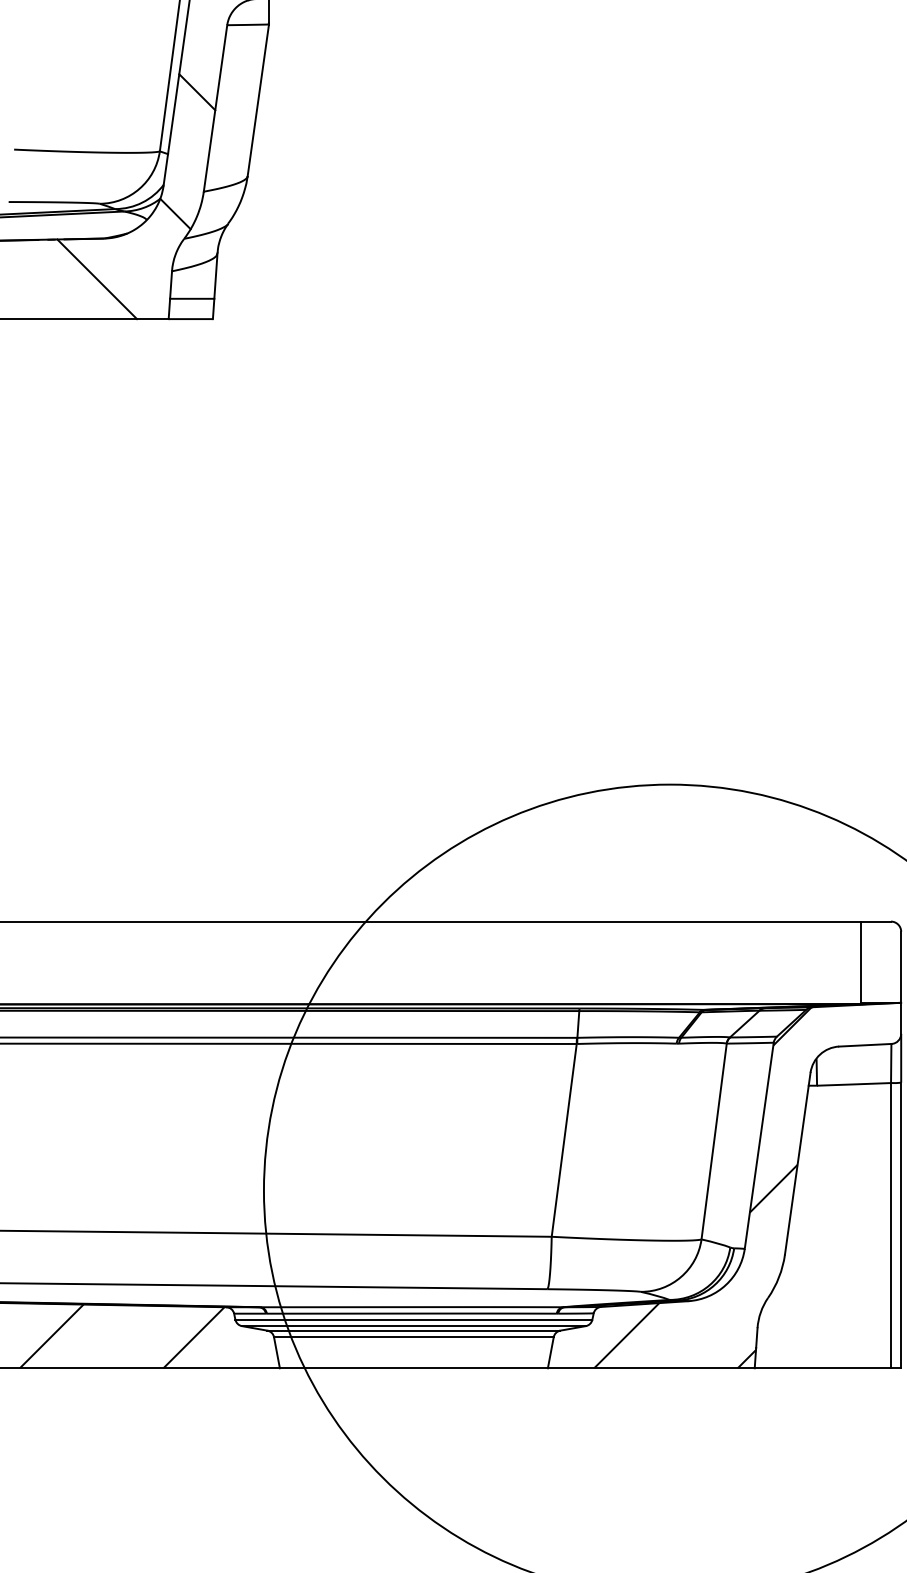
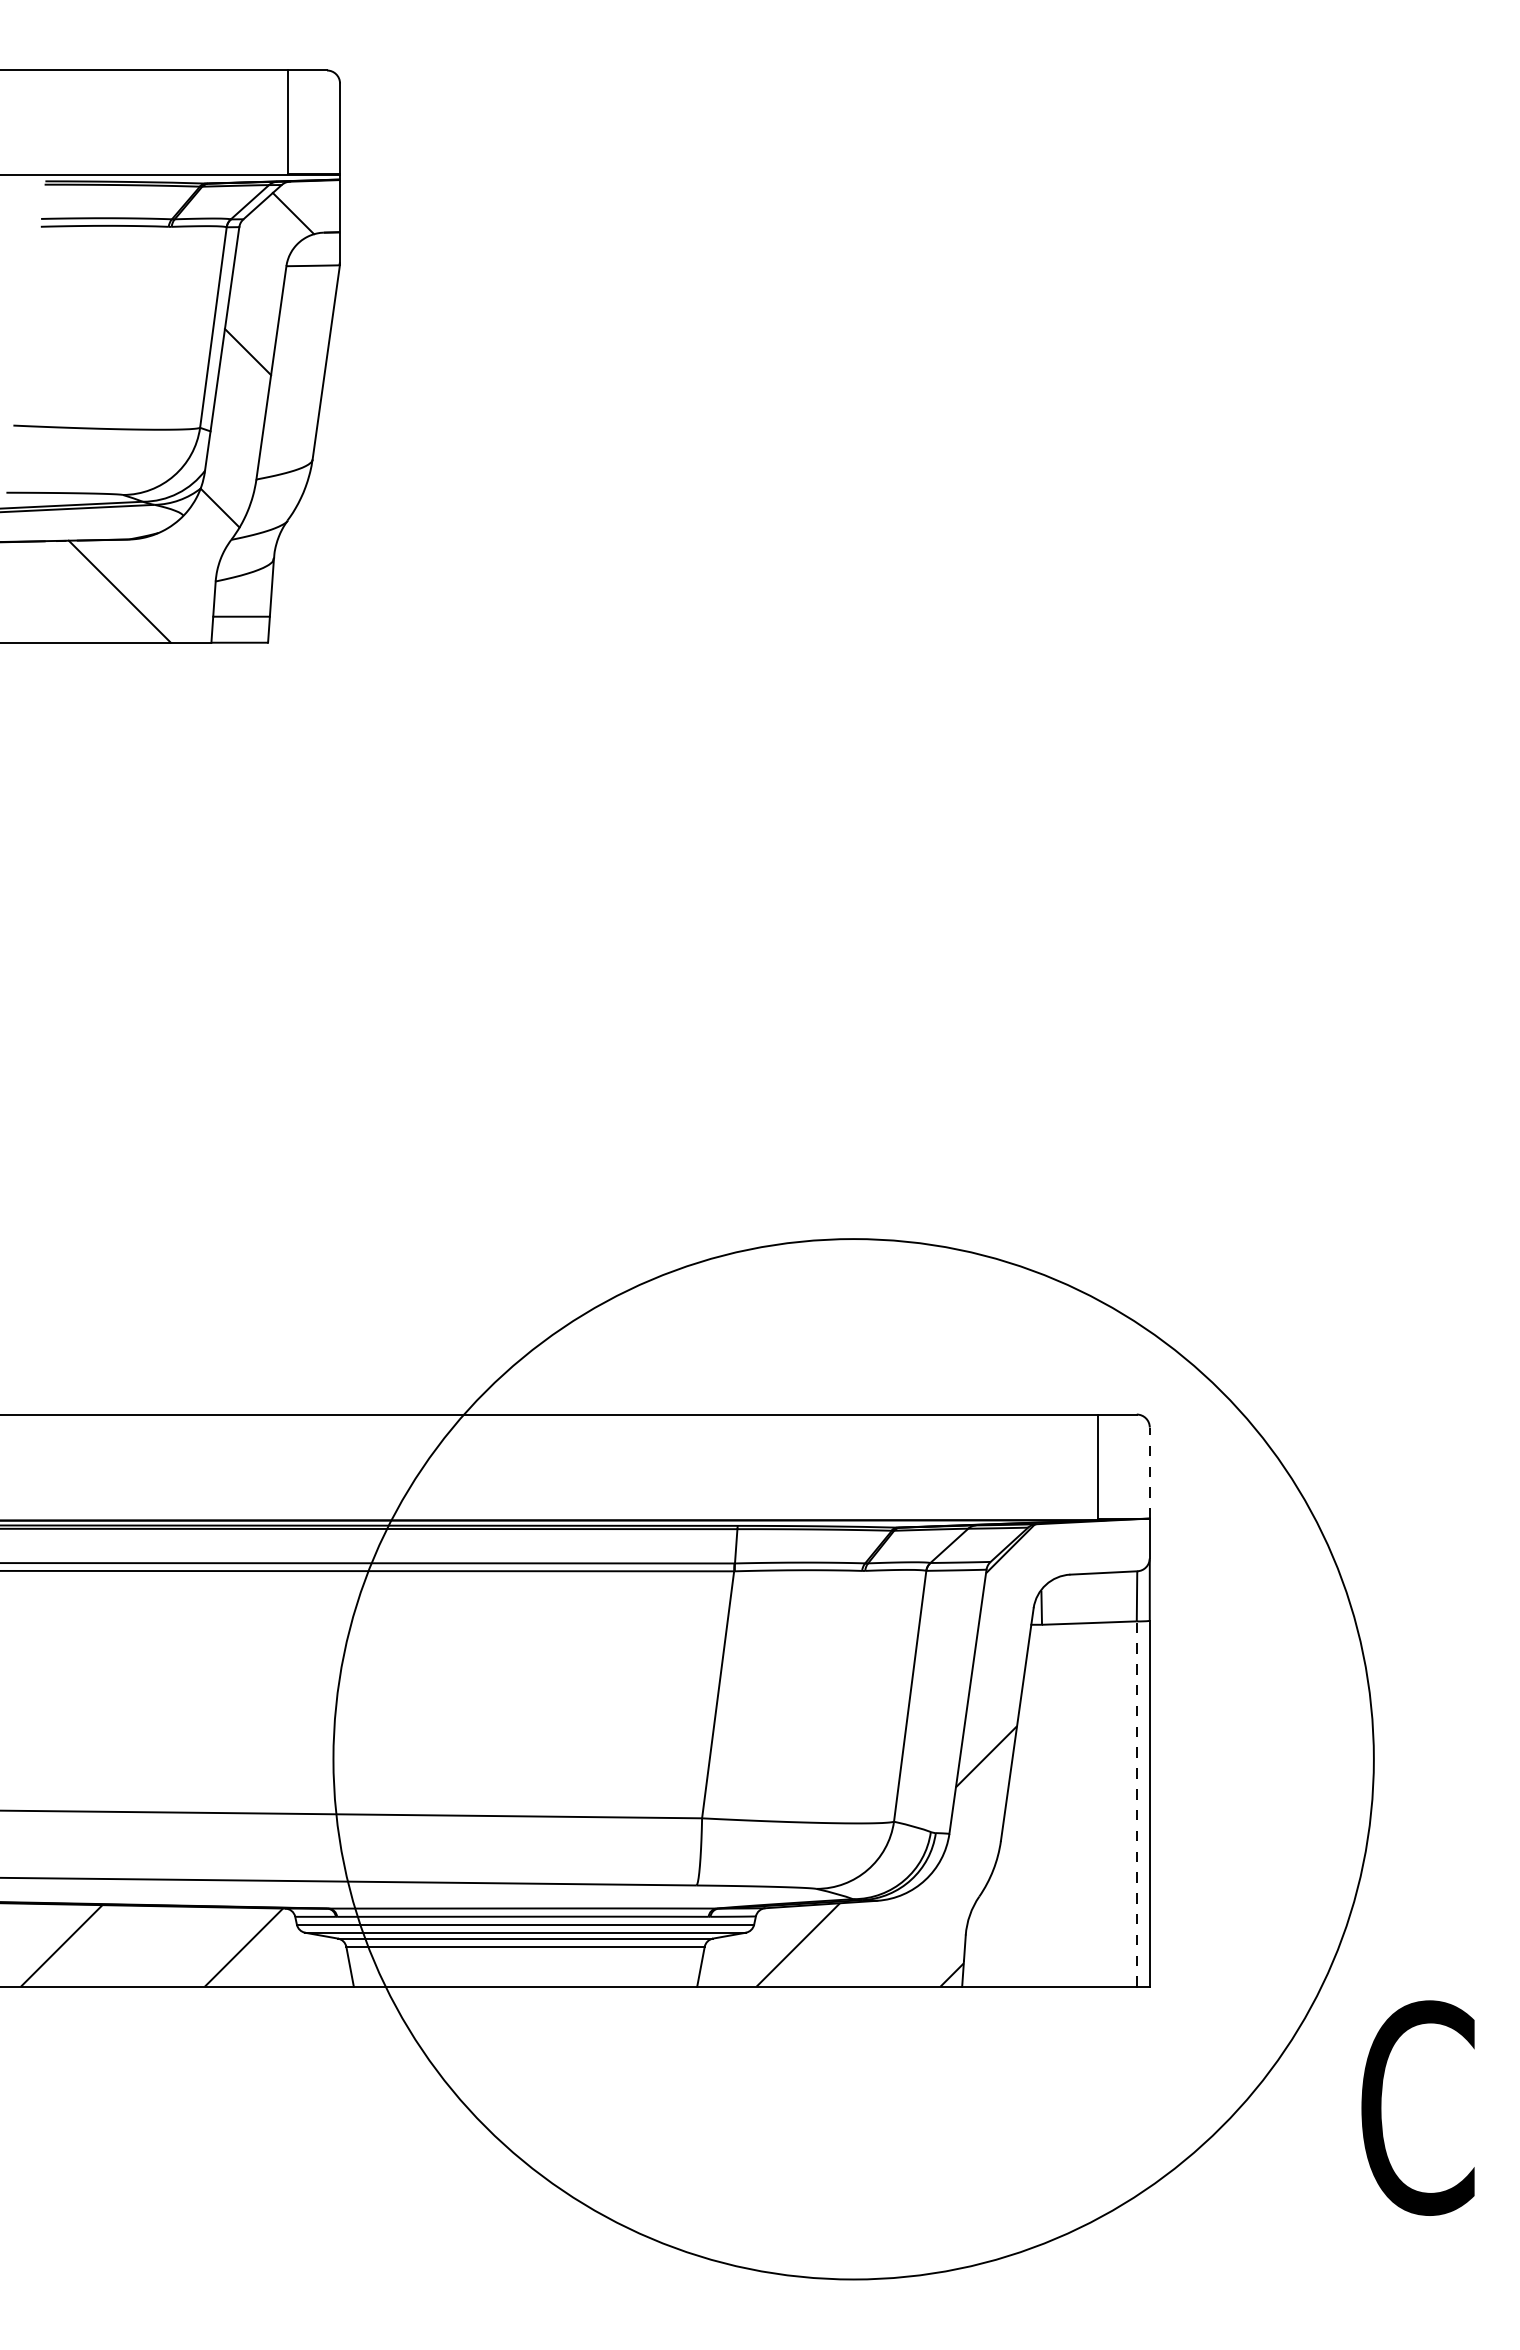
line: (900, 967) -> (1149, 1473), solid -> dashed
line: (890, 1226) -> (1136, 1804), solid -> dashed

